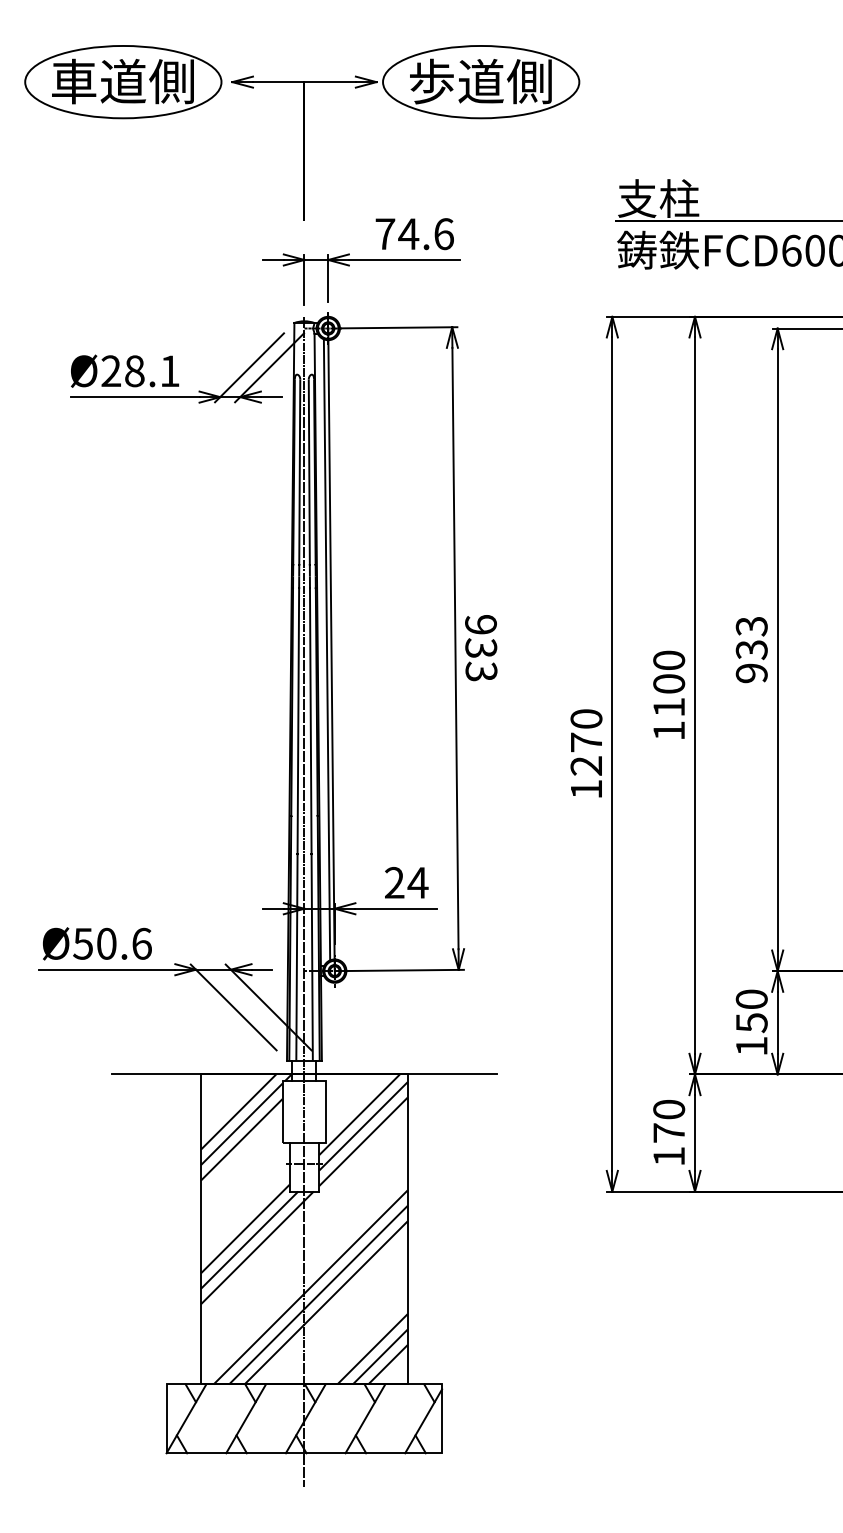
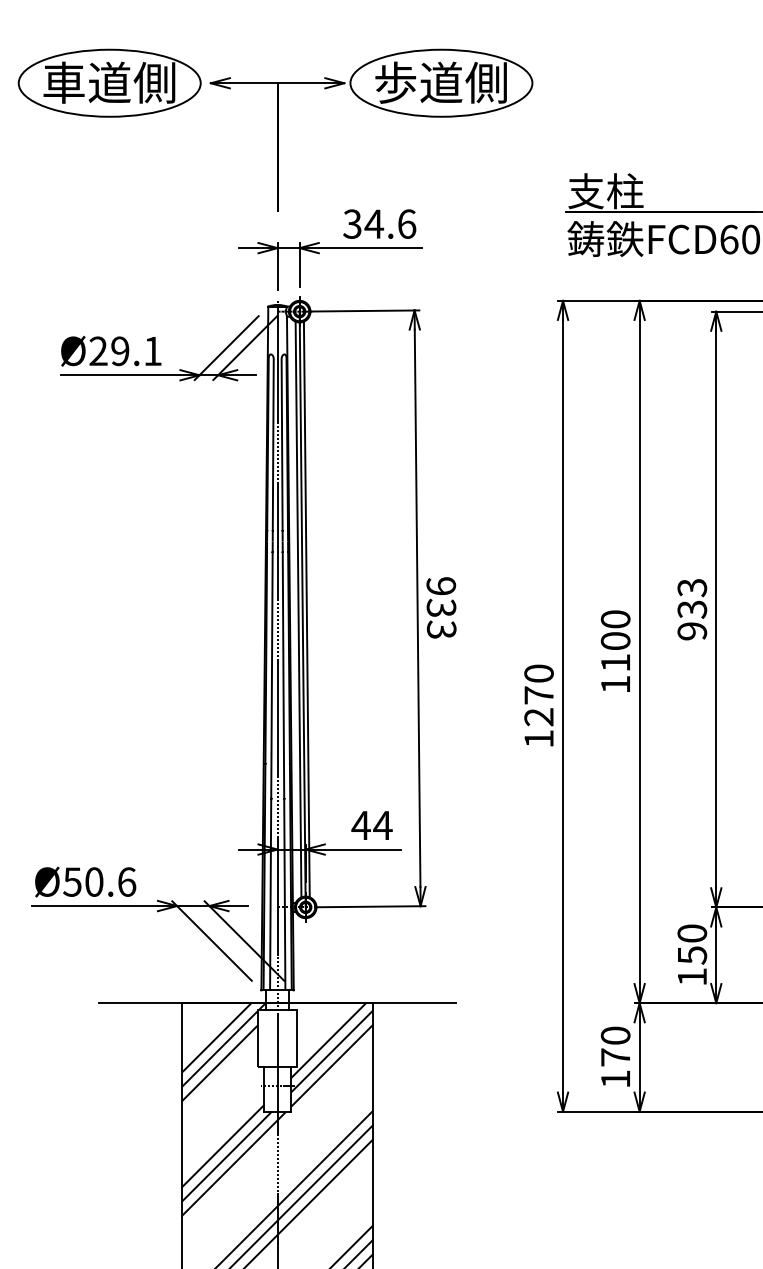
text: (385, 234) -> (352, 224), 74.6 -> 34.6
text: (134, 371) -> (120, 351), Ø28.1 -> Ø29.1
line: (335, 649) -> (306, 609), added
text: (394, 882) -> (361, 825), 24 -> 44

